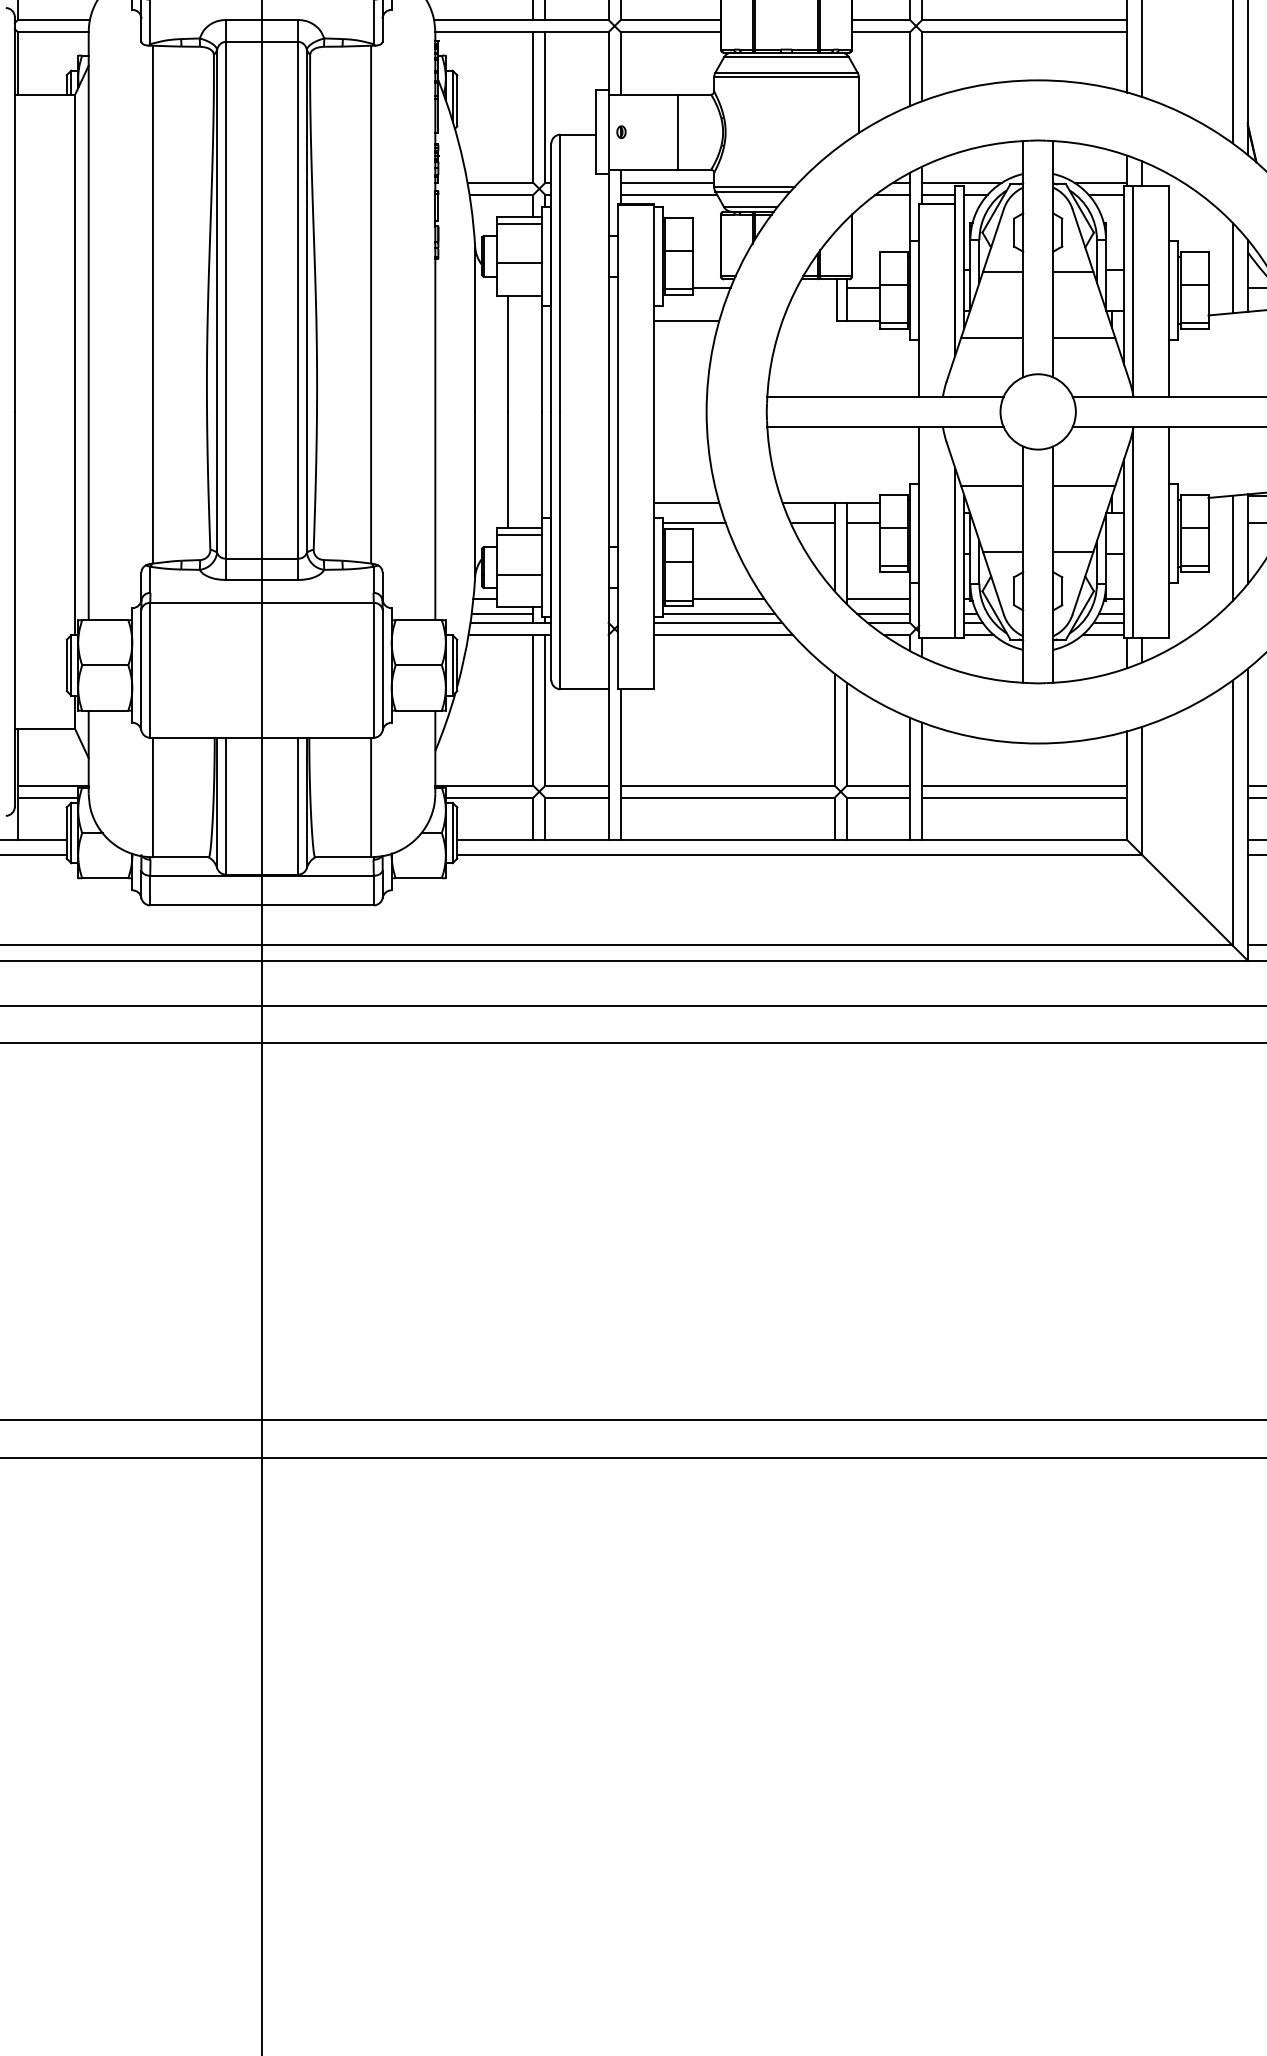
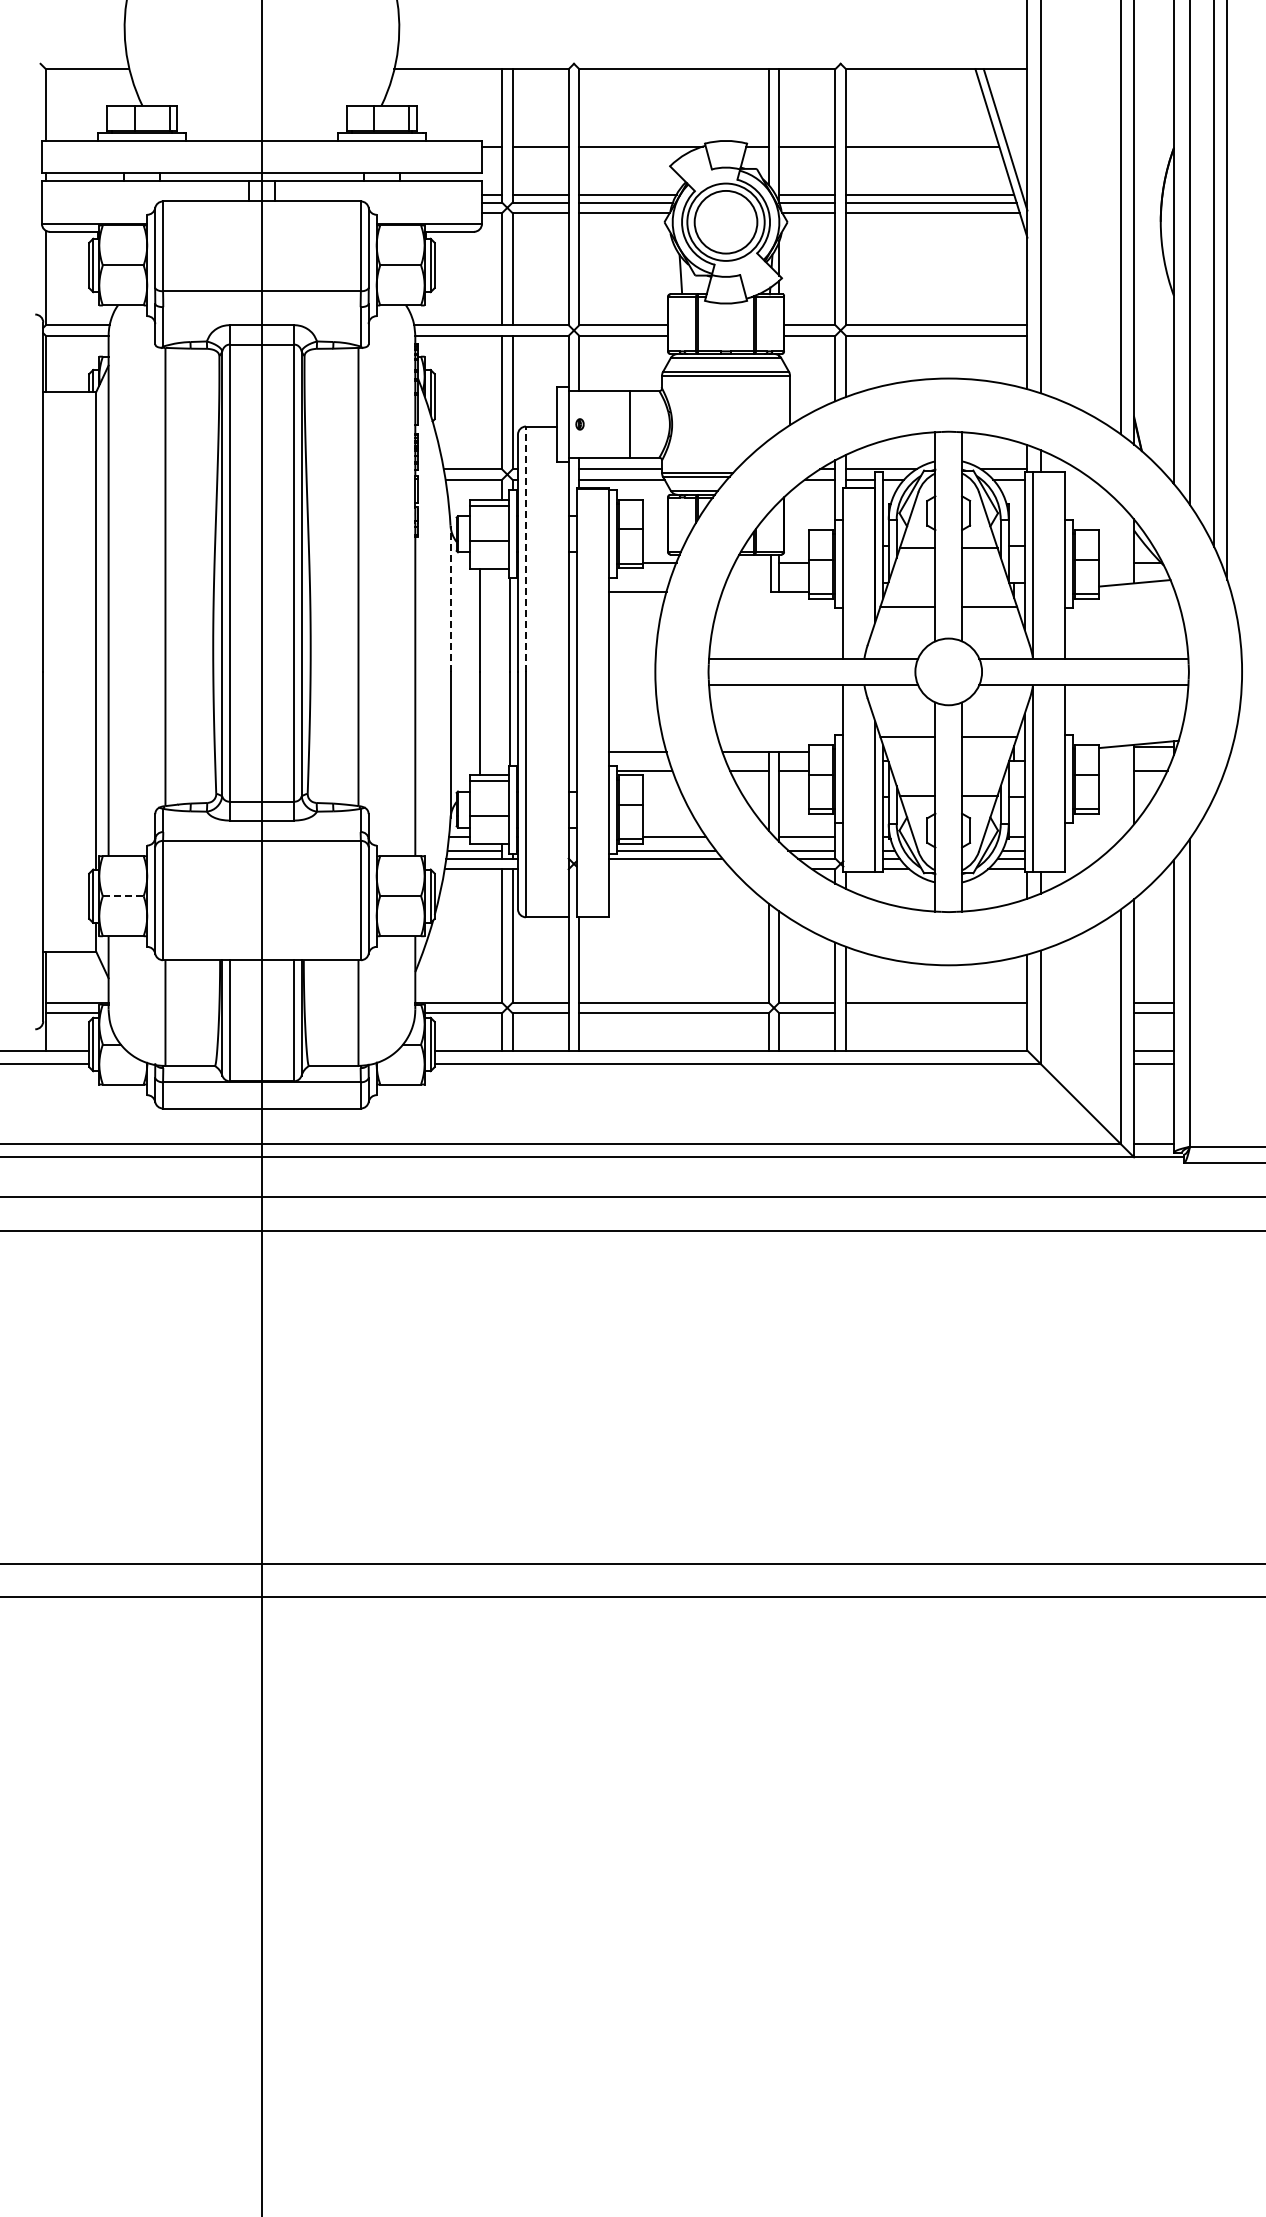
line: (1232, 267) -> (1120, 544), removed
line: (560, 273) -> (526, 549), solid -> dashed
line: (475, 328) -> (450, 598), solid -> dashed
line: (1232, 548) -> (1120, 792), removed
line: (722, 635) -> (669, 869), removed
line: (105, 665) -> (123, 896), solid -> dashed
line: (1024, 797) -> (936, 1013), removed

